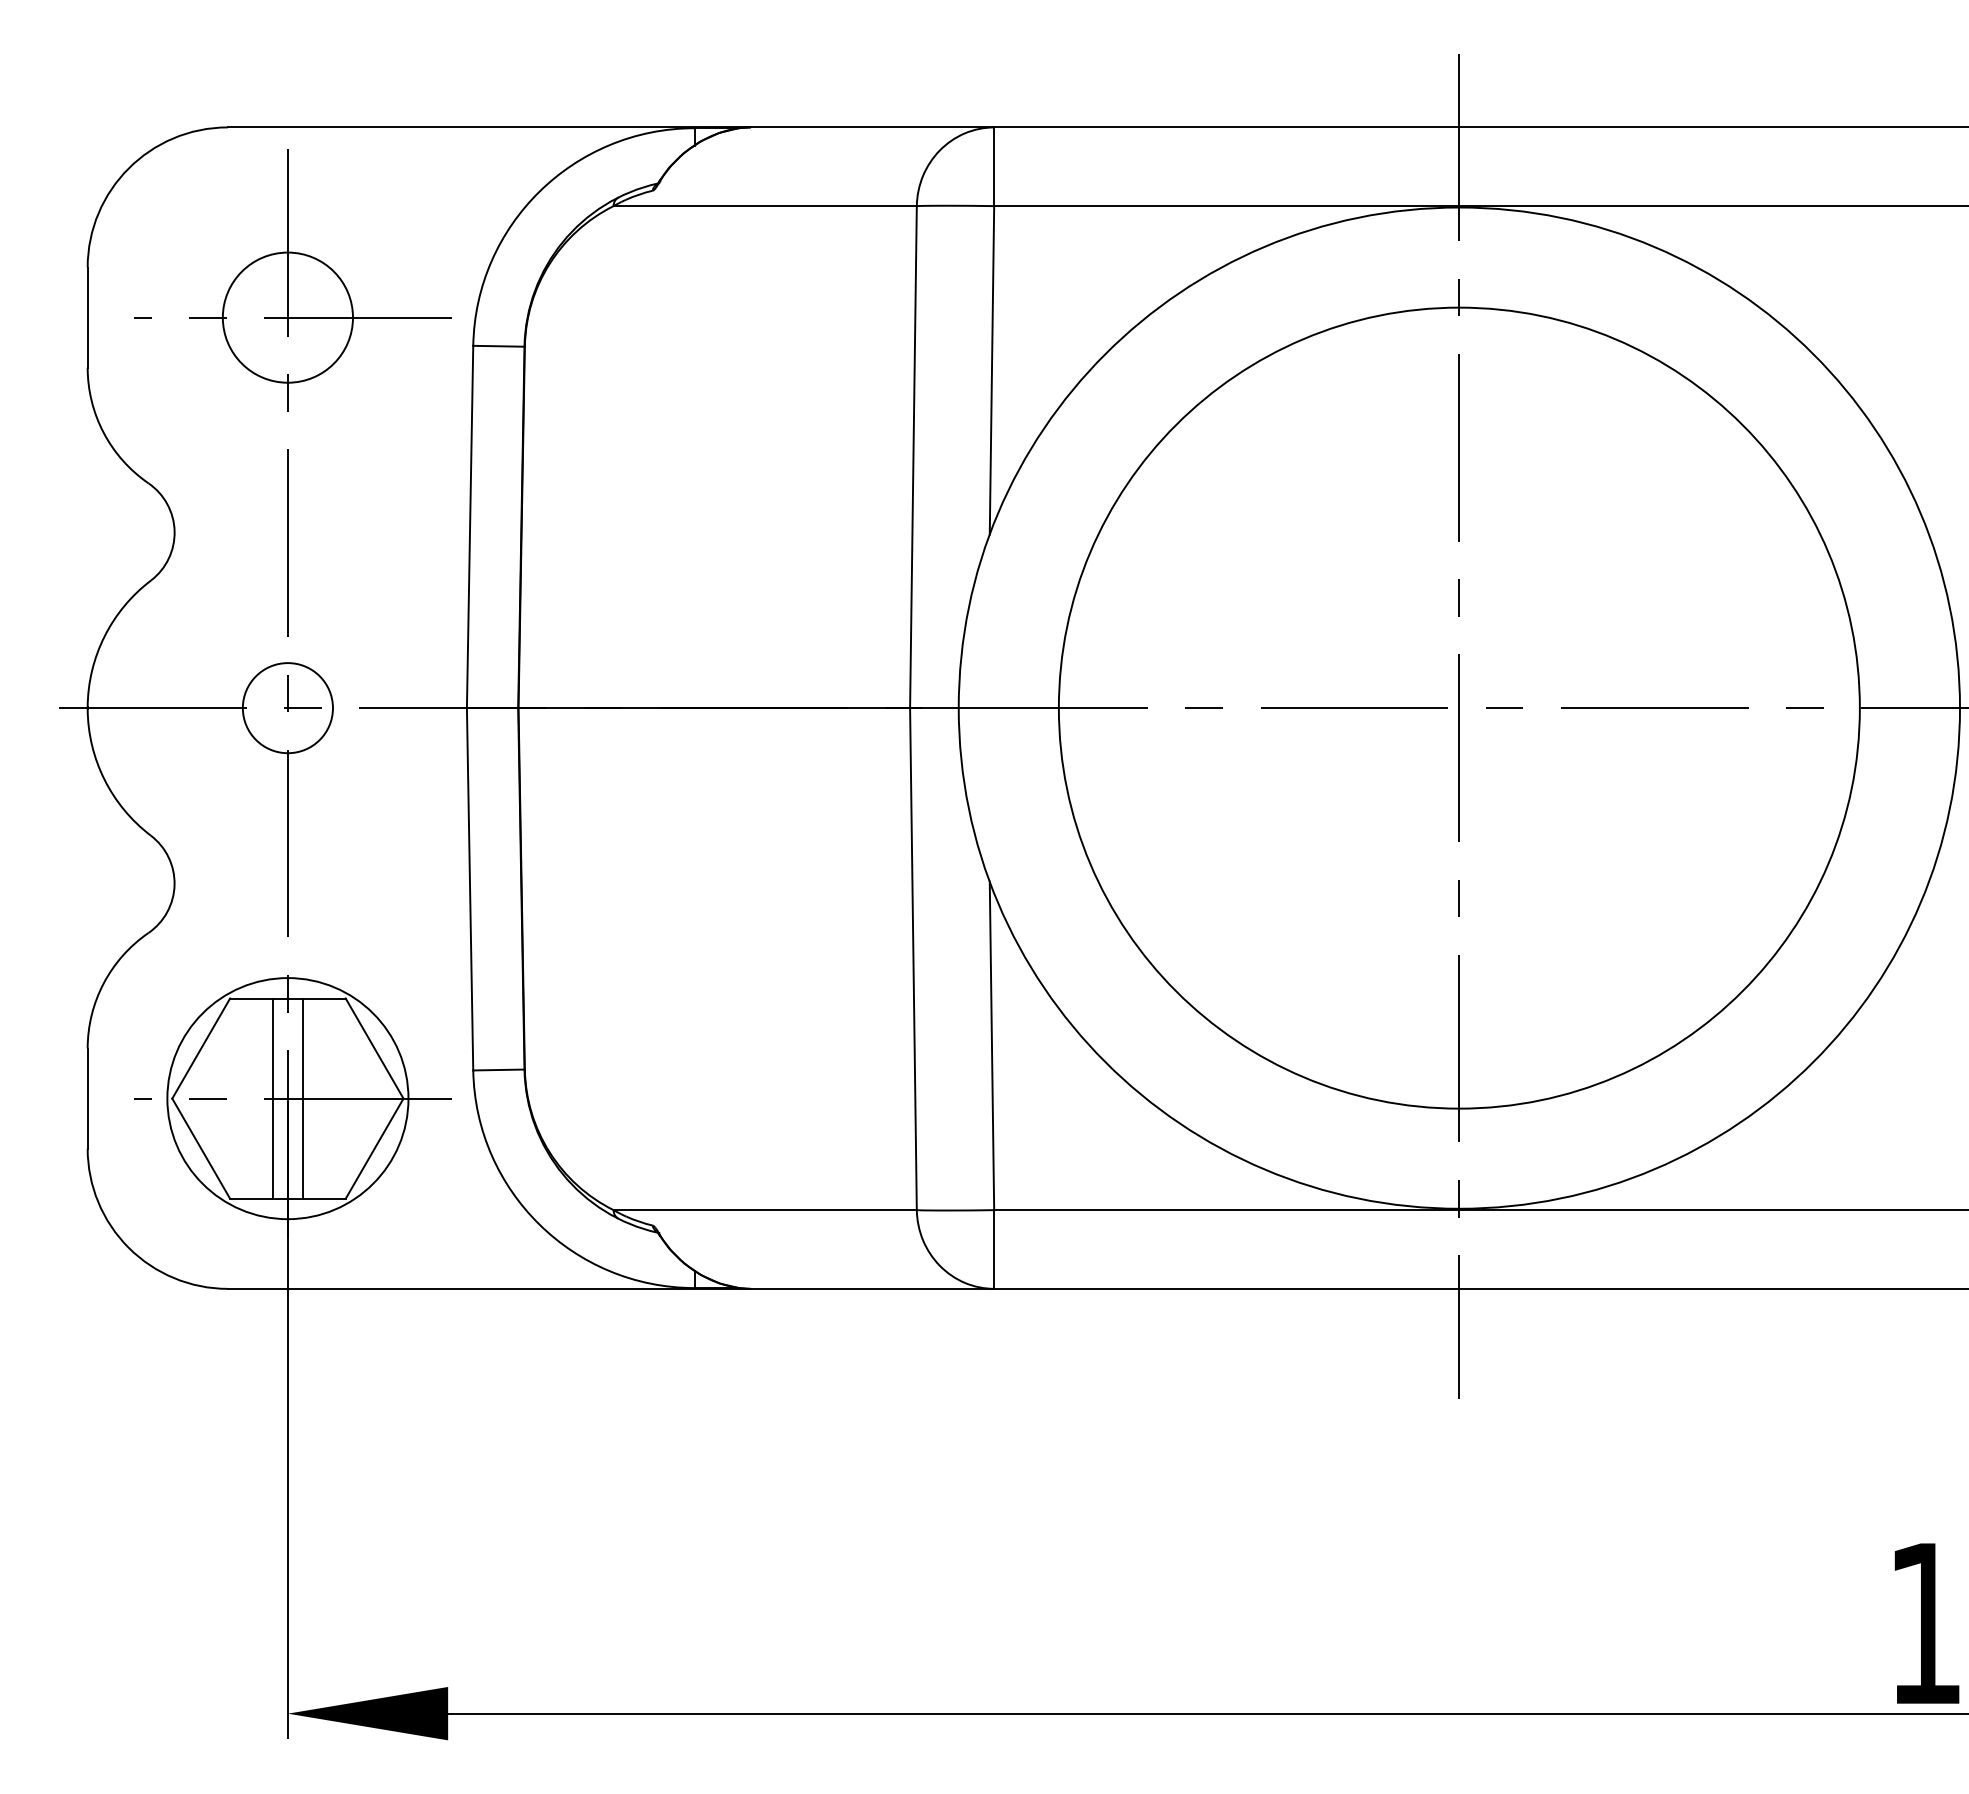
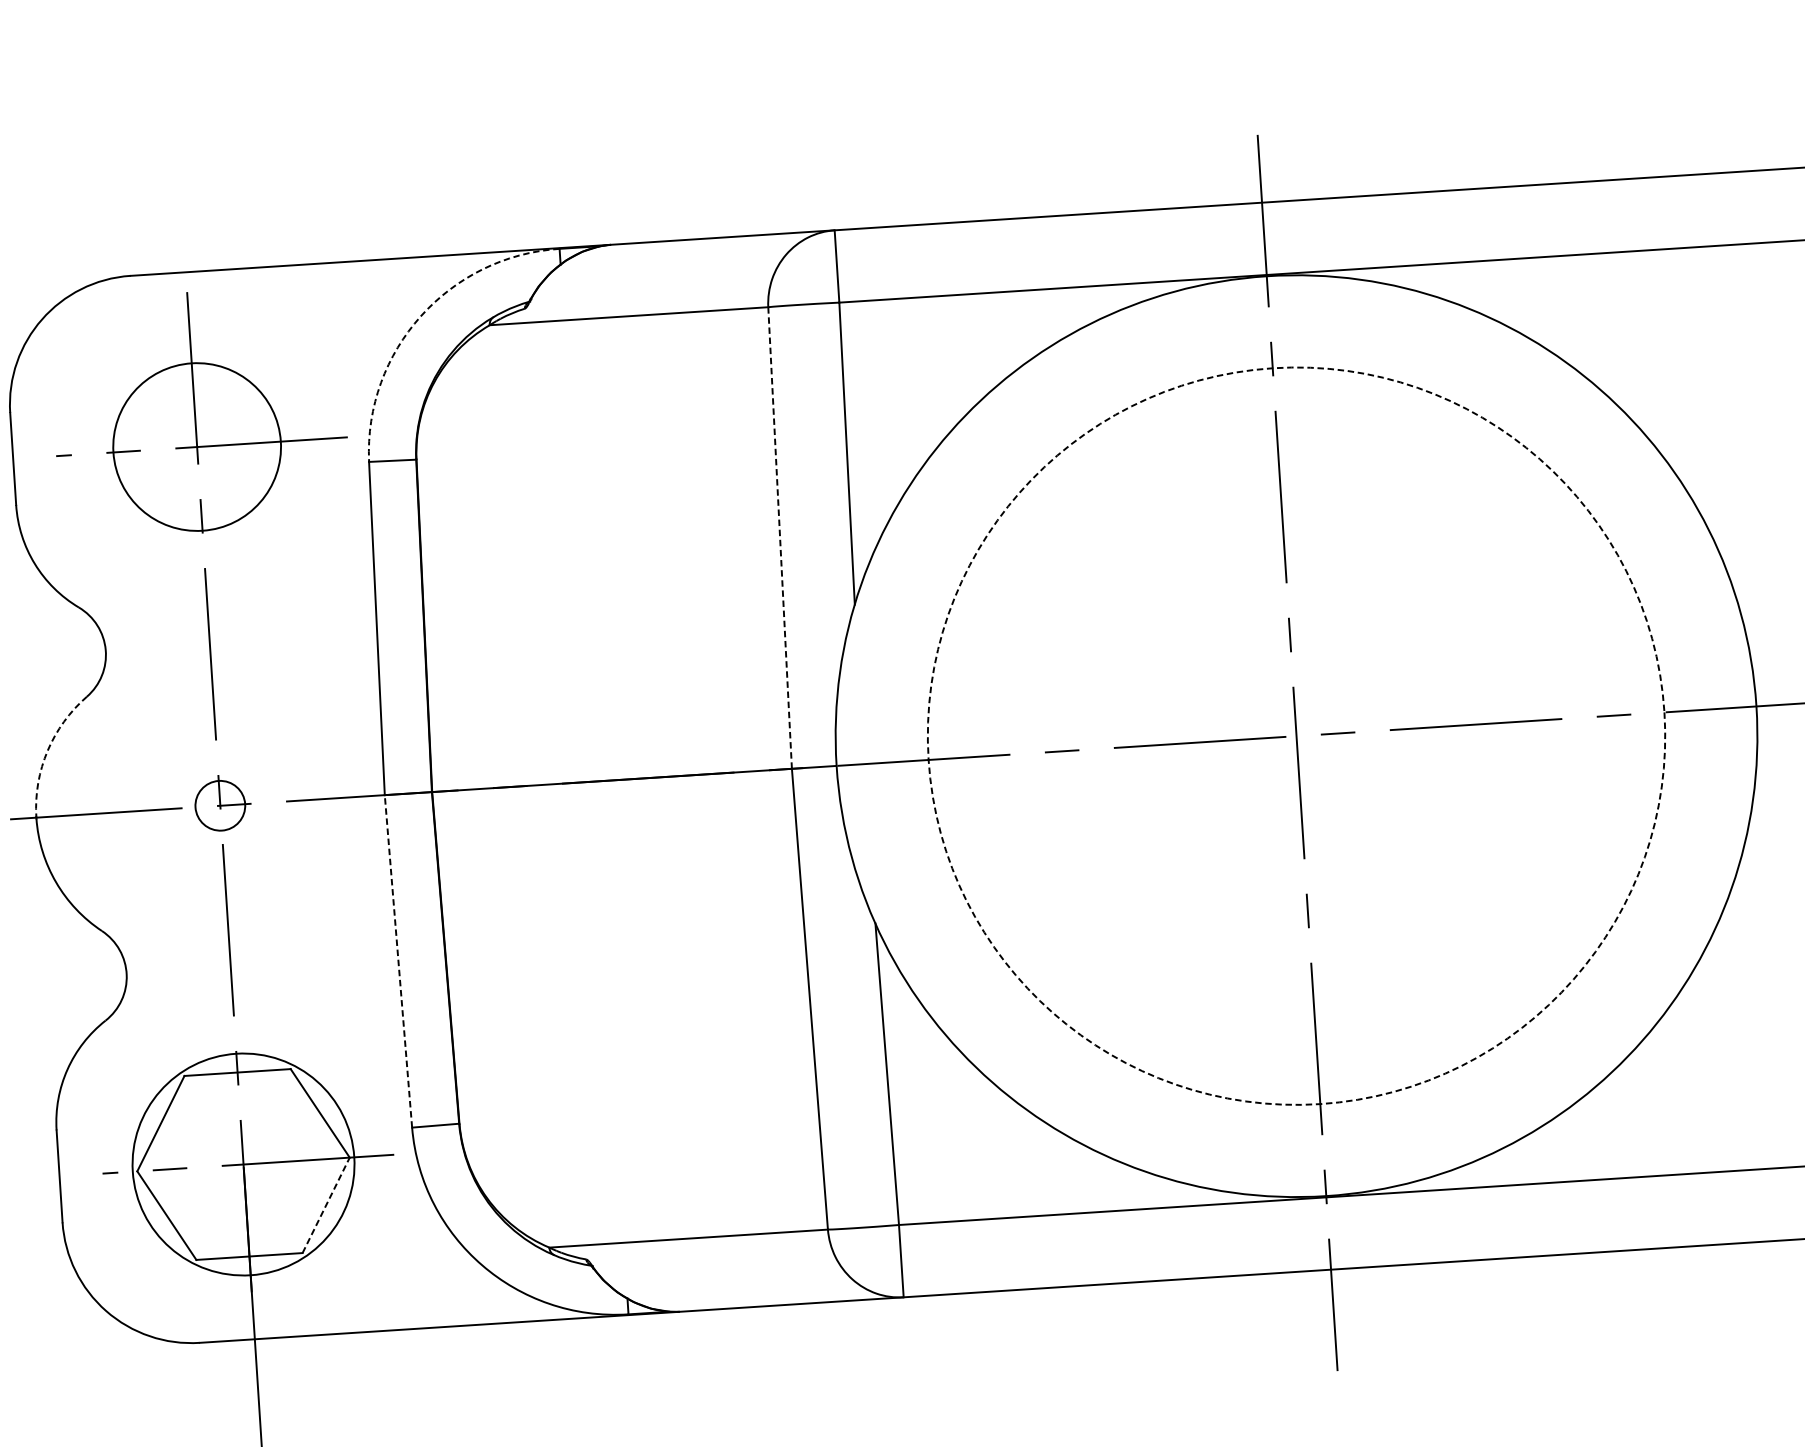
arc: (539, 191) -> (420, 316), solid -> dashed
circle: (287, 317) -> (196, 446), size x1.4
line: (913, 457) -> (780, 538), solid -> dashed
arc: (104, 636) -> (47, 750), solid -> dashed
circle: (1458, 707) -> (1295, 735), solid -> dashed
circle: (287, 708) -> (219, 806), size x0.6
line: (470, 888) -> (398, 960), solid -> dashed
line: (272, 1098) -> (229, 1165), removed
line: (302, 1098) -> (256, 1163), removed
line: (374, 1148) -> (326, 1205), solid -> dashed

